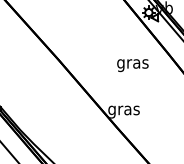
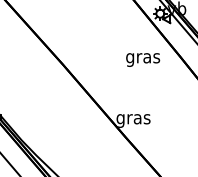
text: (132, 65) -> (142, 59), moved

